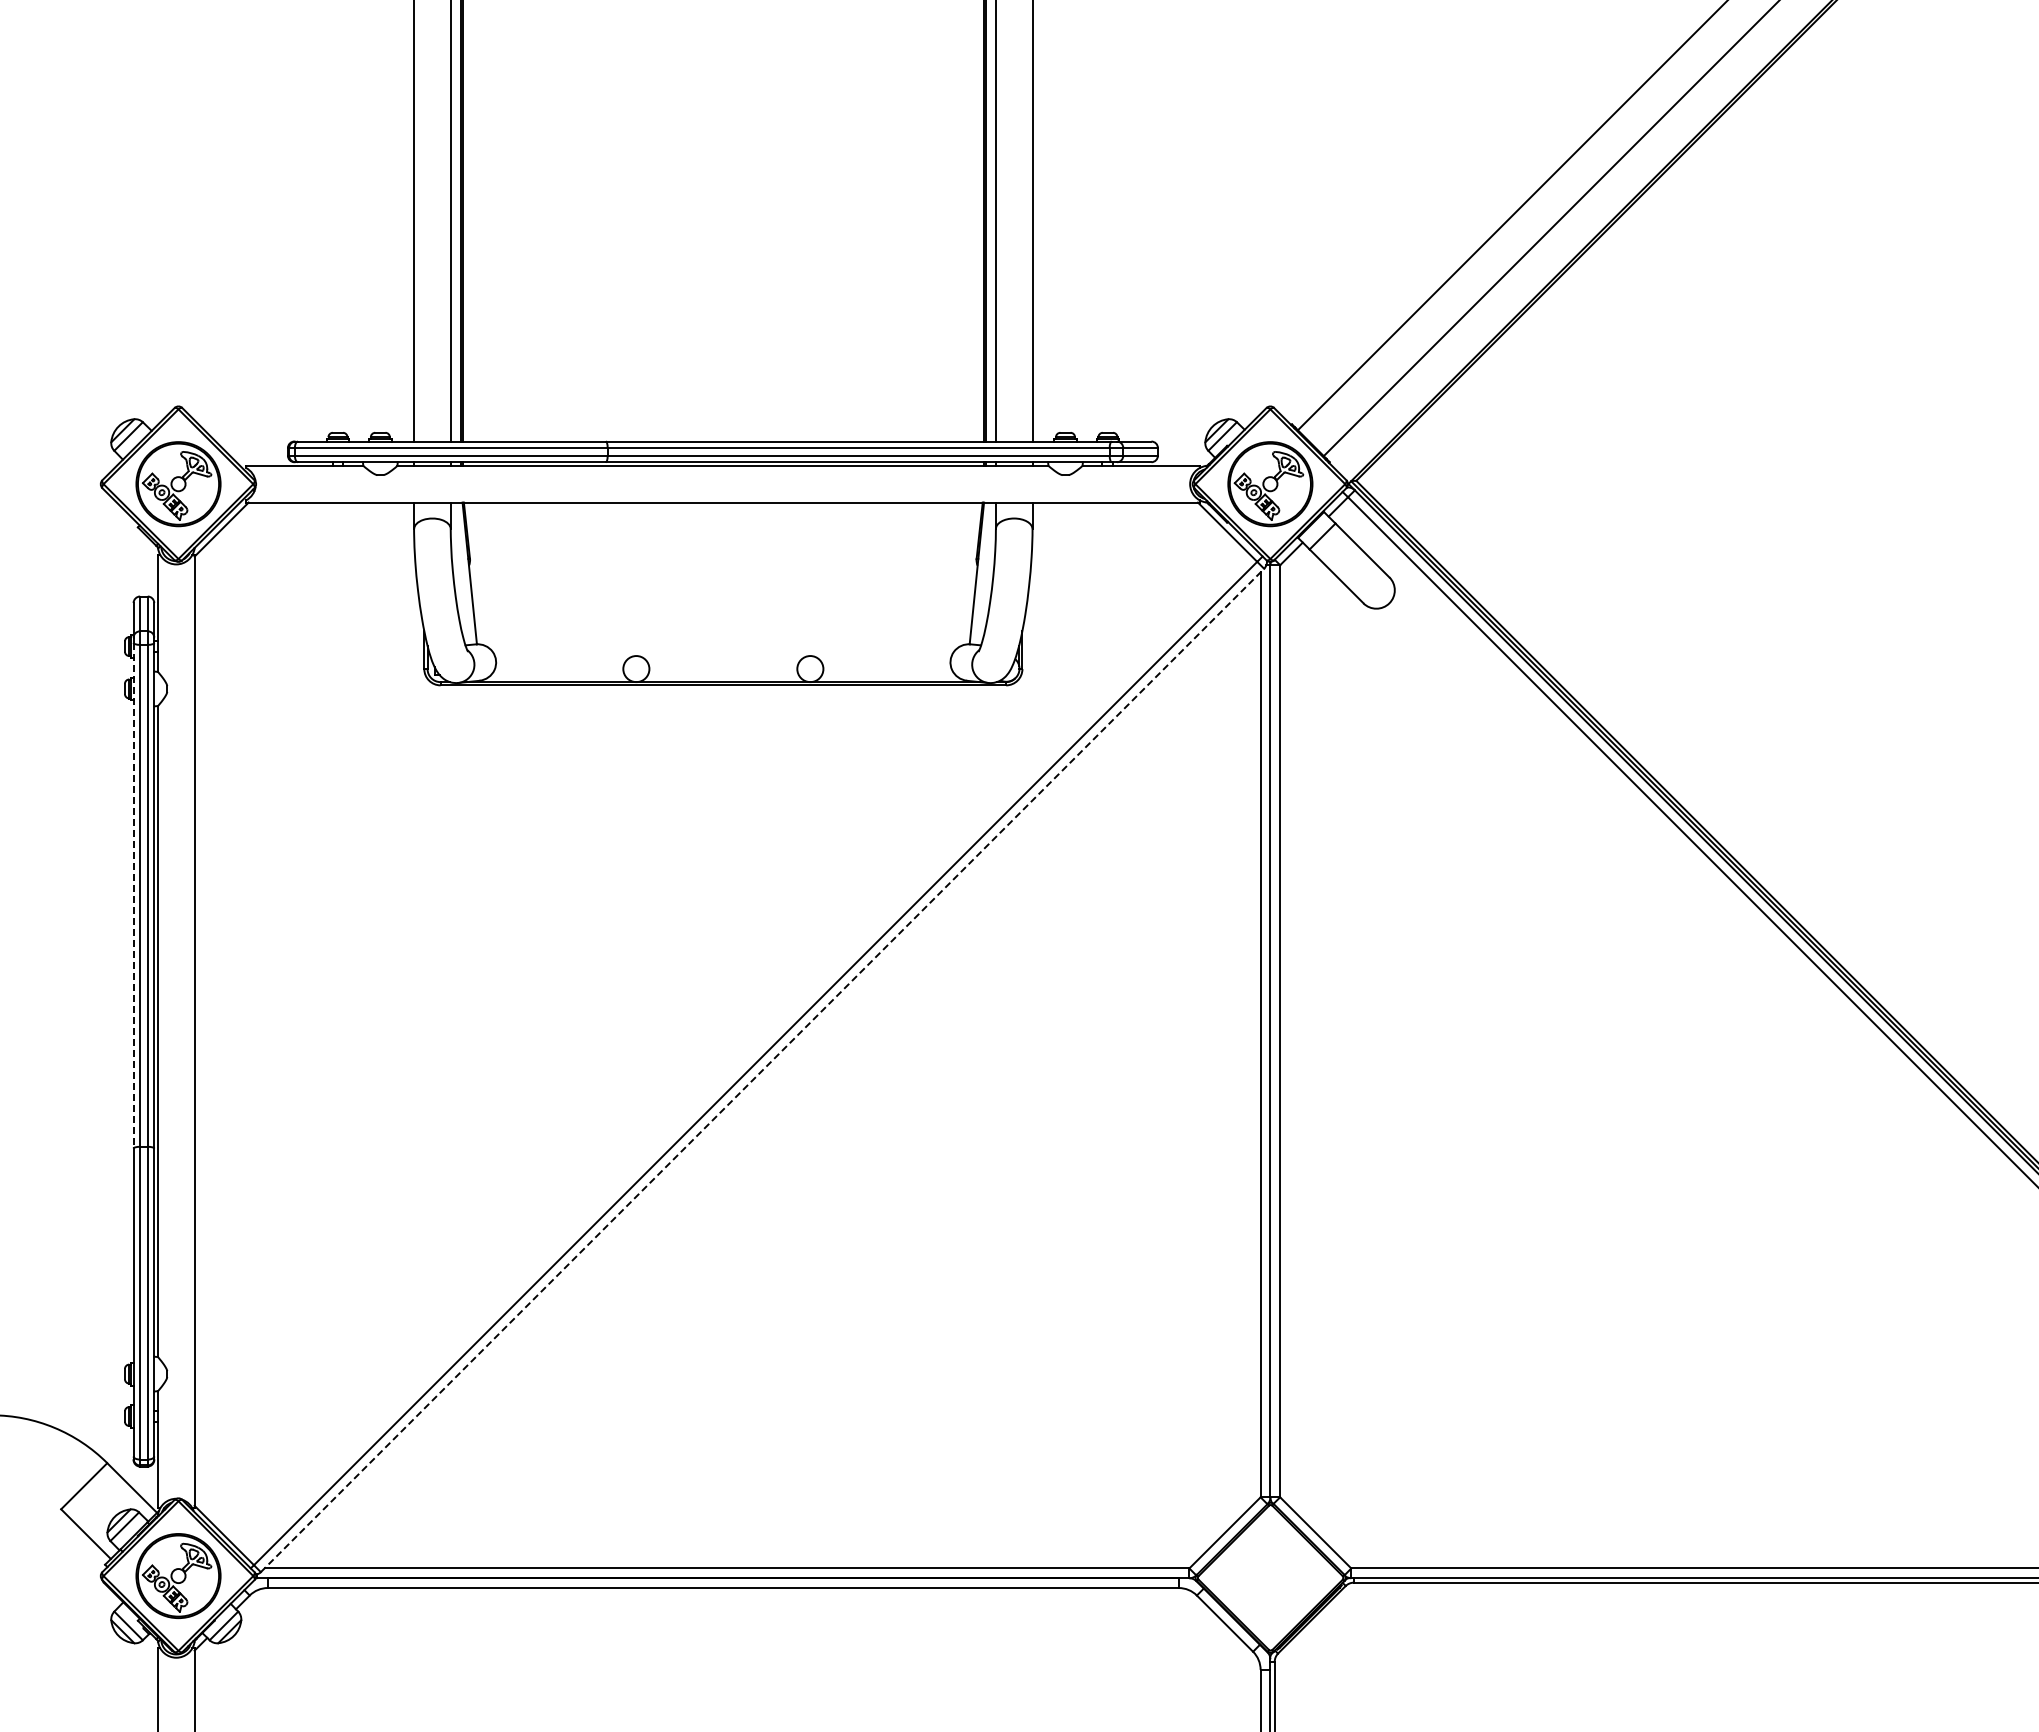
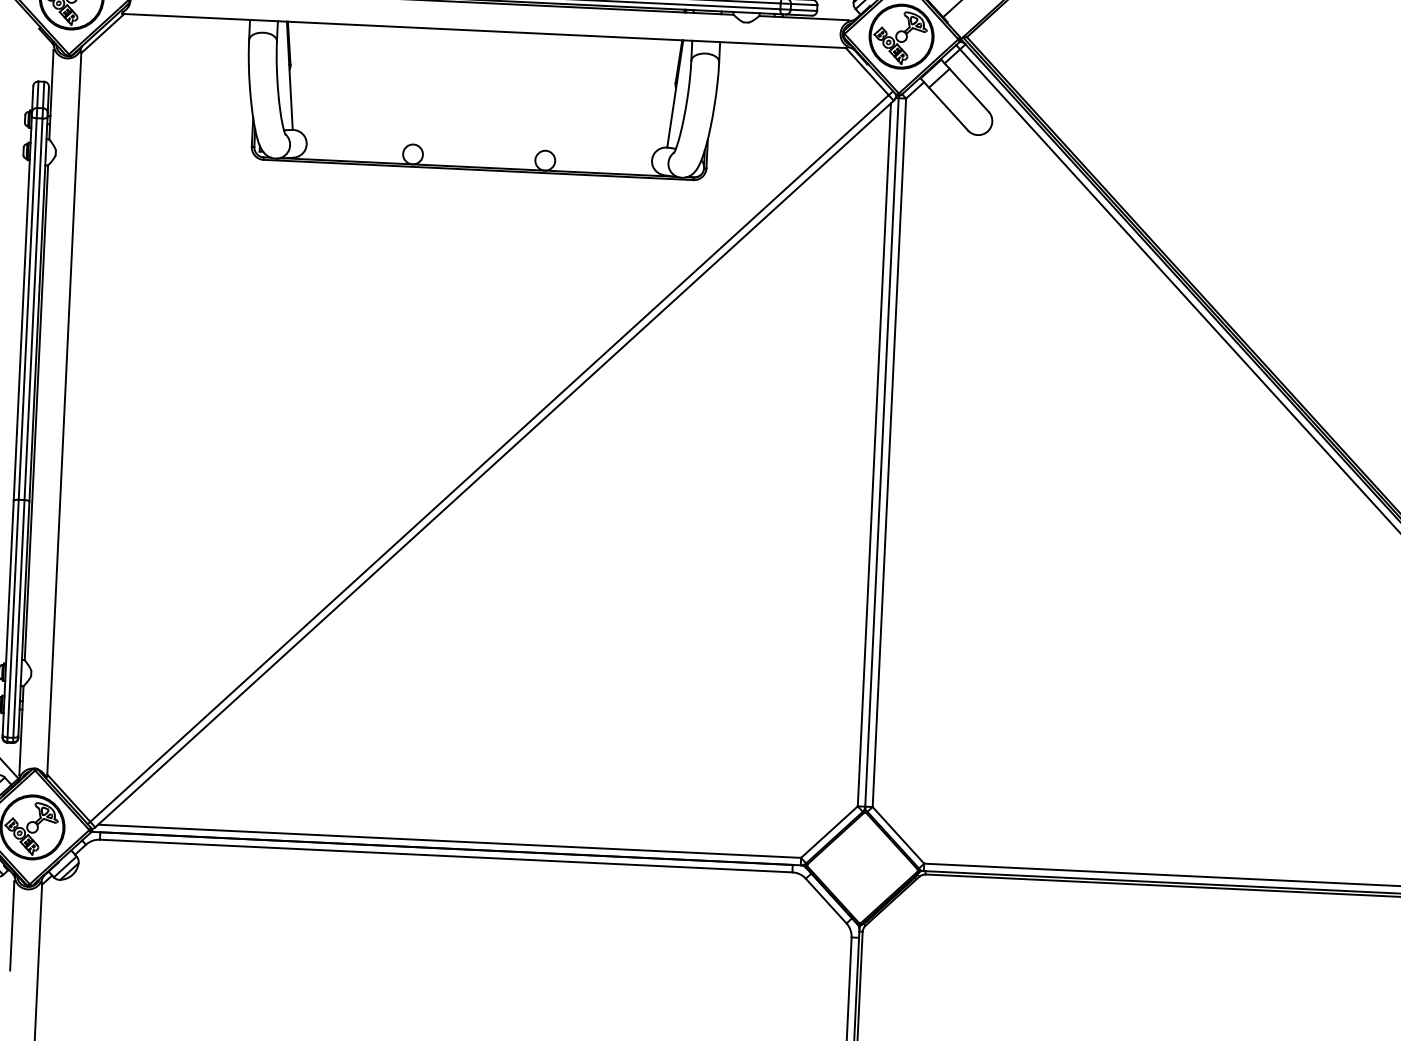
line: (133, 895) -> (22, 308), dashed -> solid
line: (762, 1070) -> (494, 464), dashed -> solid

